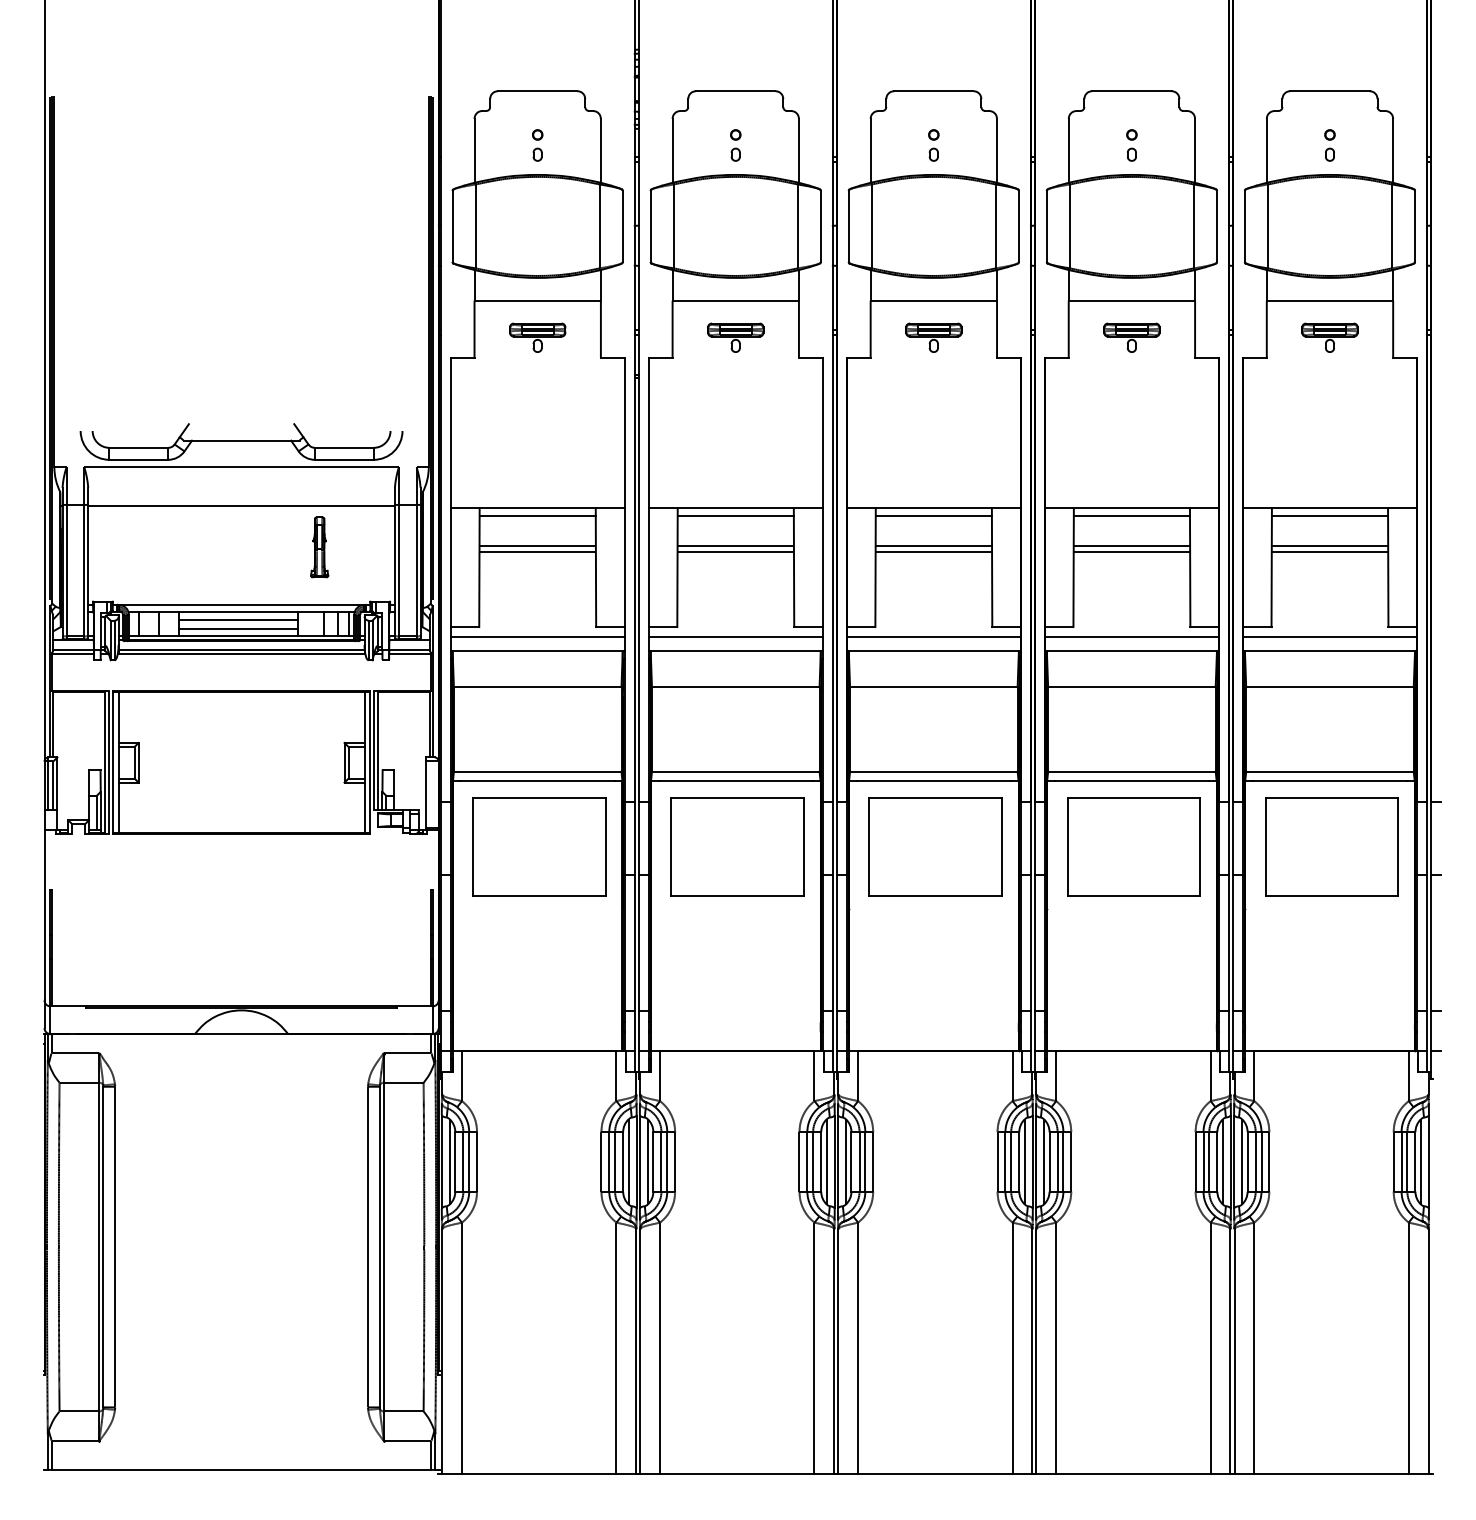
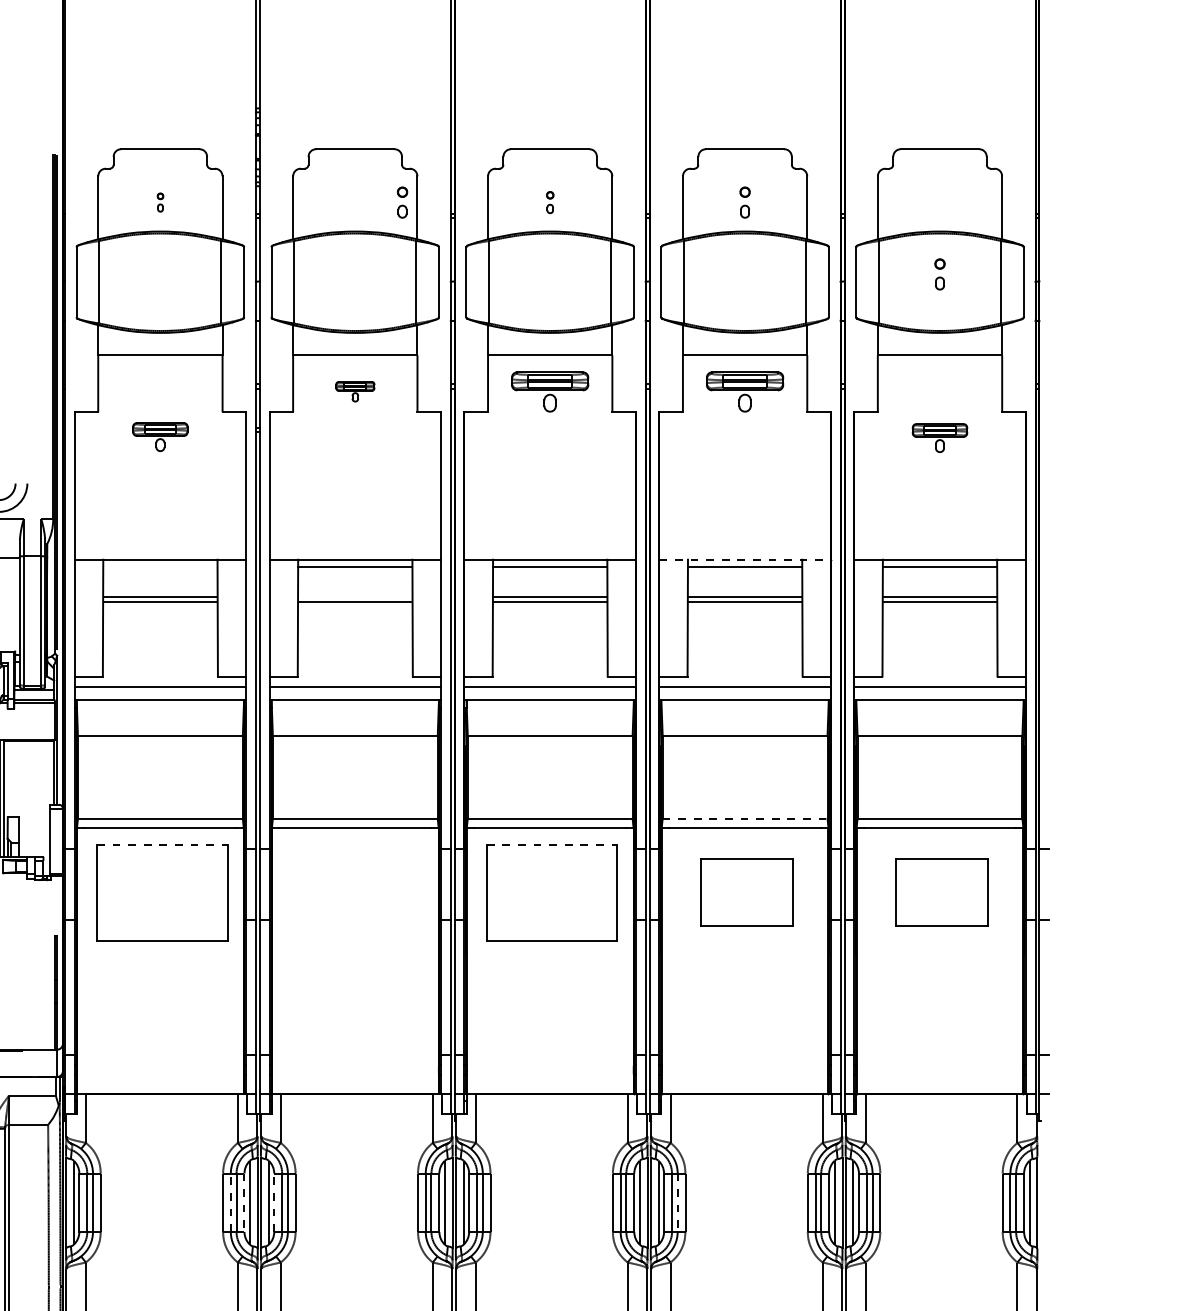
part: (537, 145) -> (160, 202), size x0.6
part: (735, 145) -> (402, 202), moved
part: (933, 145) -> (549, 202), size x0.7
part: (1329, 145) -> (939, 274), moved
part: (537, 337) -> (160, 436), moved
part: (735, 337) -> (355, 391), size x0.7
part: (933, 337) -> (549, 391), size x1.4
part: (1131, 337) -> (744, 391), size x1.4
part: (1329, 337) -> (939, 437), moved
line: (1132, 508) -> (745, 559), solid -> dashed
line: (537, 515) -> (160, 566), removed
line: (735, 546) -> (355, 597), removed
line: (1131, 771) -> (744, 818), solid -> dashed
line: (540, 798) -> (163, 845), solid -> dashed
line: (936, 798) -> (552, 845), solid -> dashed
part: (737, 846) -> (357, 892), removed
part: (1133, 846) -> (746, 892), size x0.7
part: (1331, 846) -> (941, 892), size x0.7
line: (609, 1161) -> (231, 1202), solid -> dashed
line: (623, 1161) -> (244, 1202), solid -> dashed
line: (653, 1161) -> (274, 1202), solid -> dashed
line: (1063, 1161) -> (677, 1202), solid -> dashed

